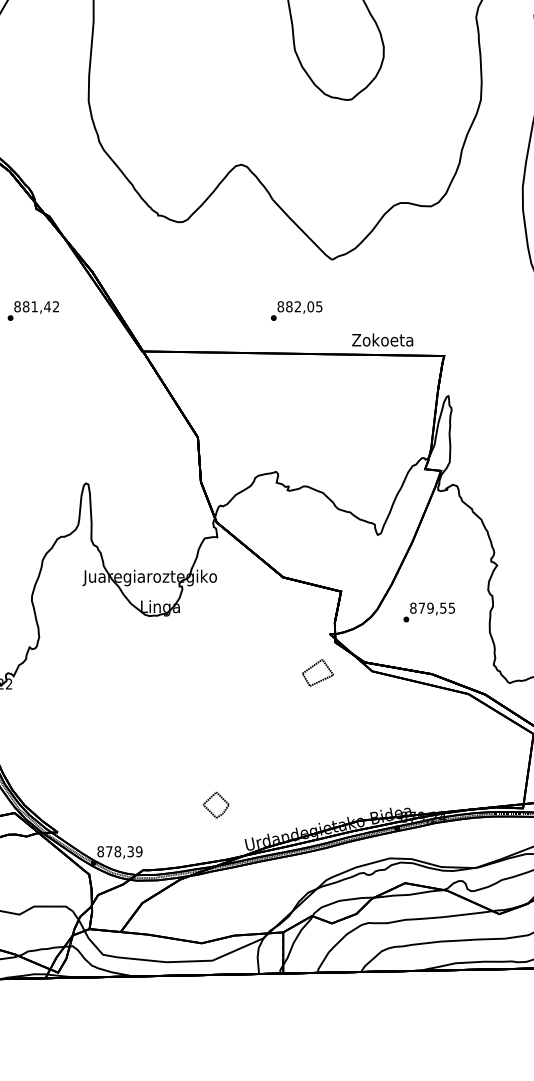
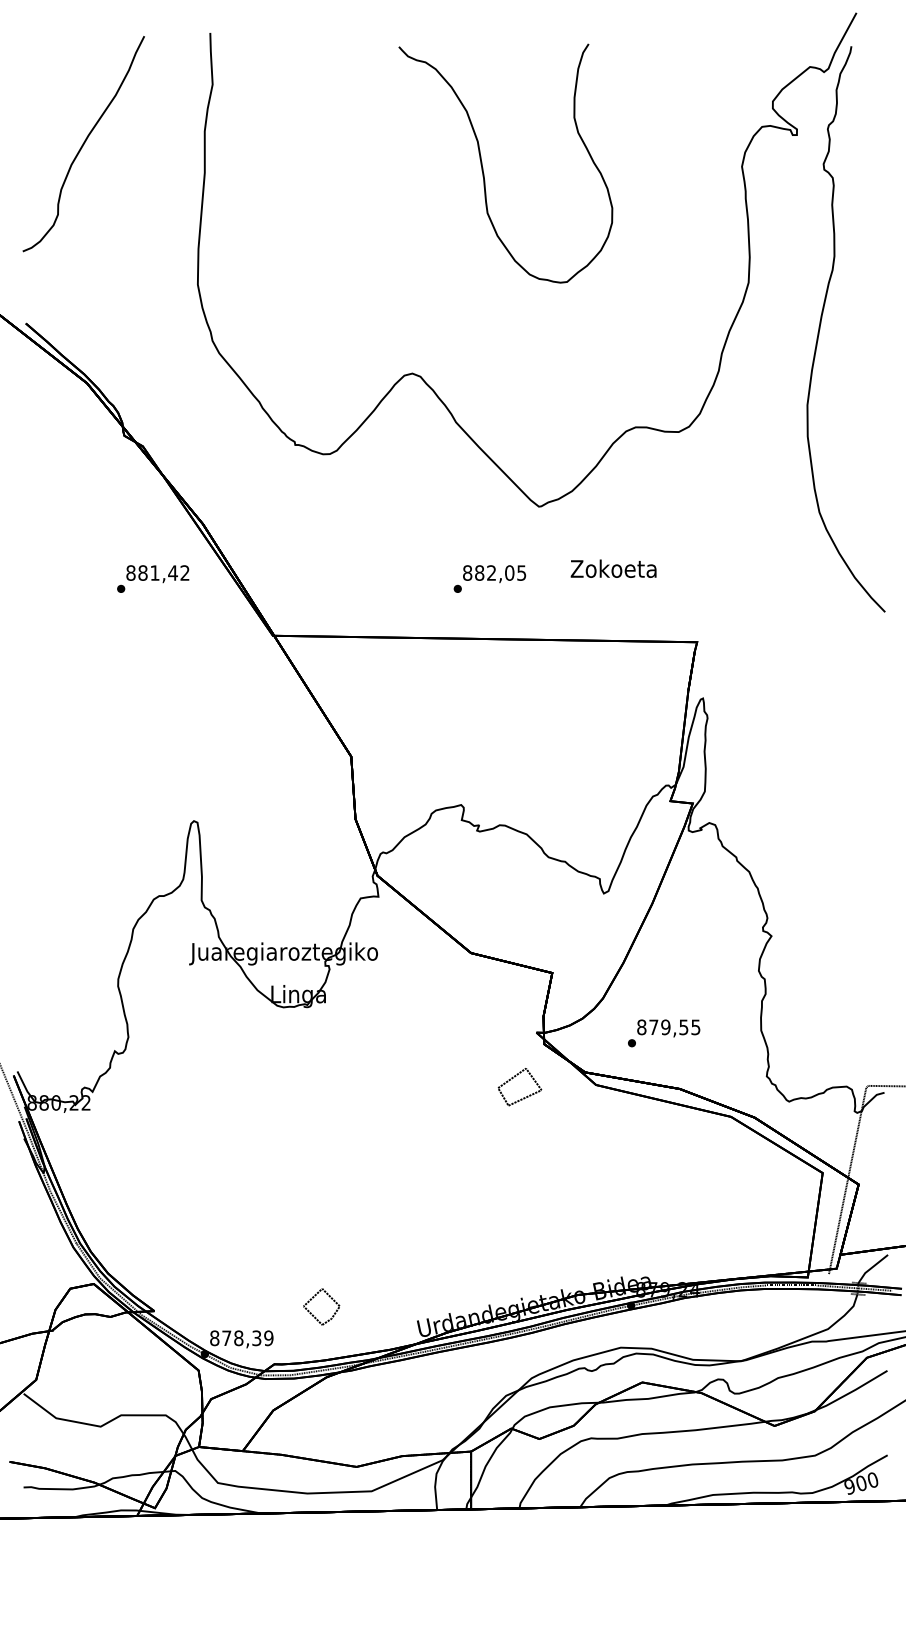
text: (33, 310) -> (153, 578), moved
text: (382, 339) -> (613, 568), moved
text: (429, 612) -> (664, 1033), moved
part: (215, 804) -> (321, 1306), moved

